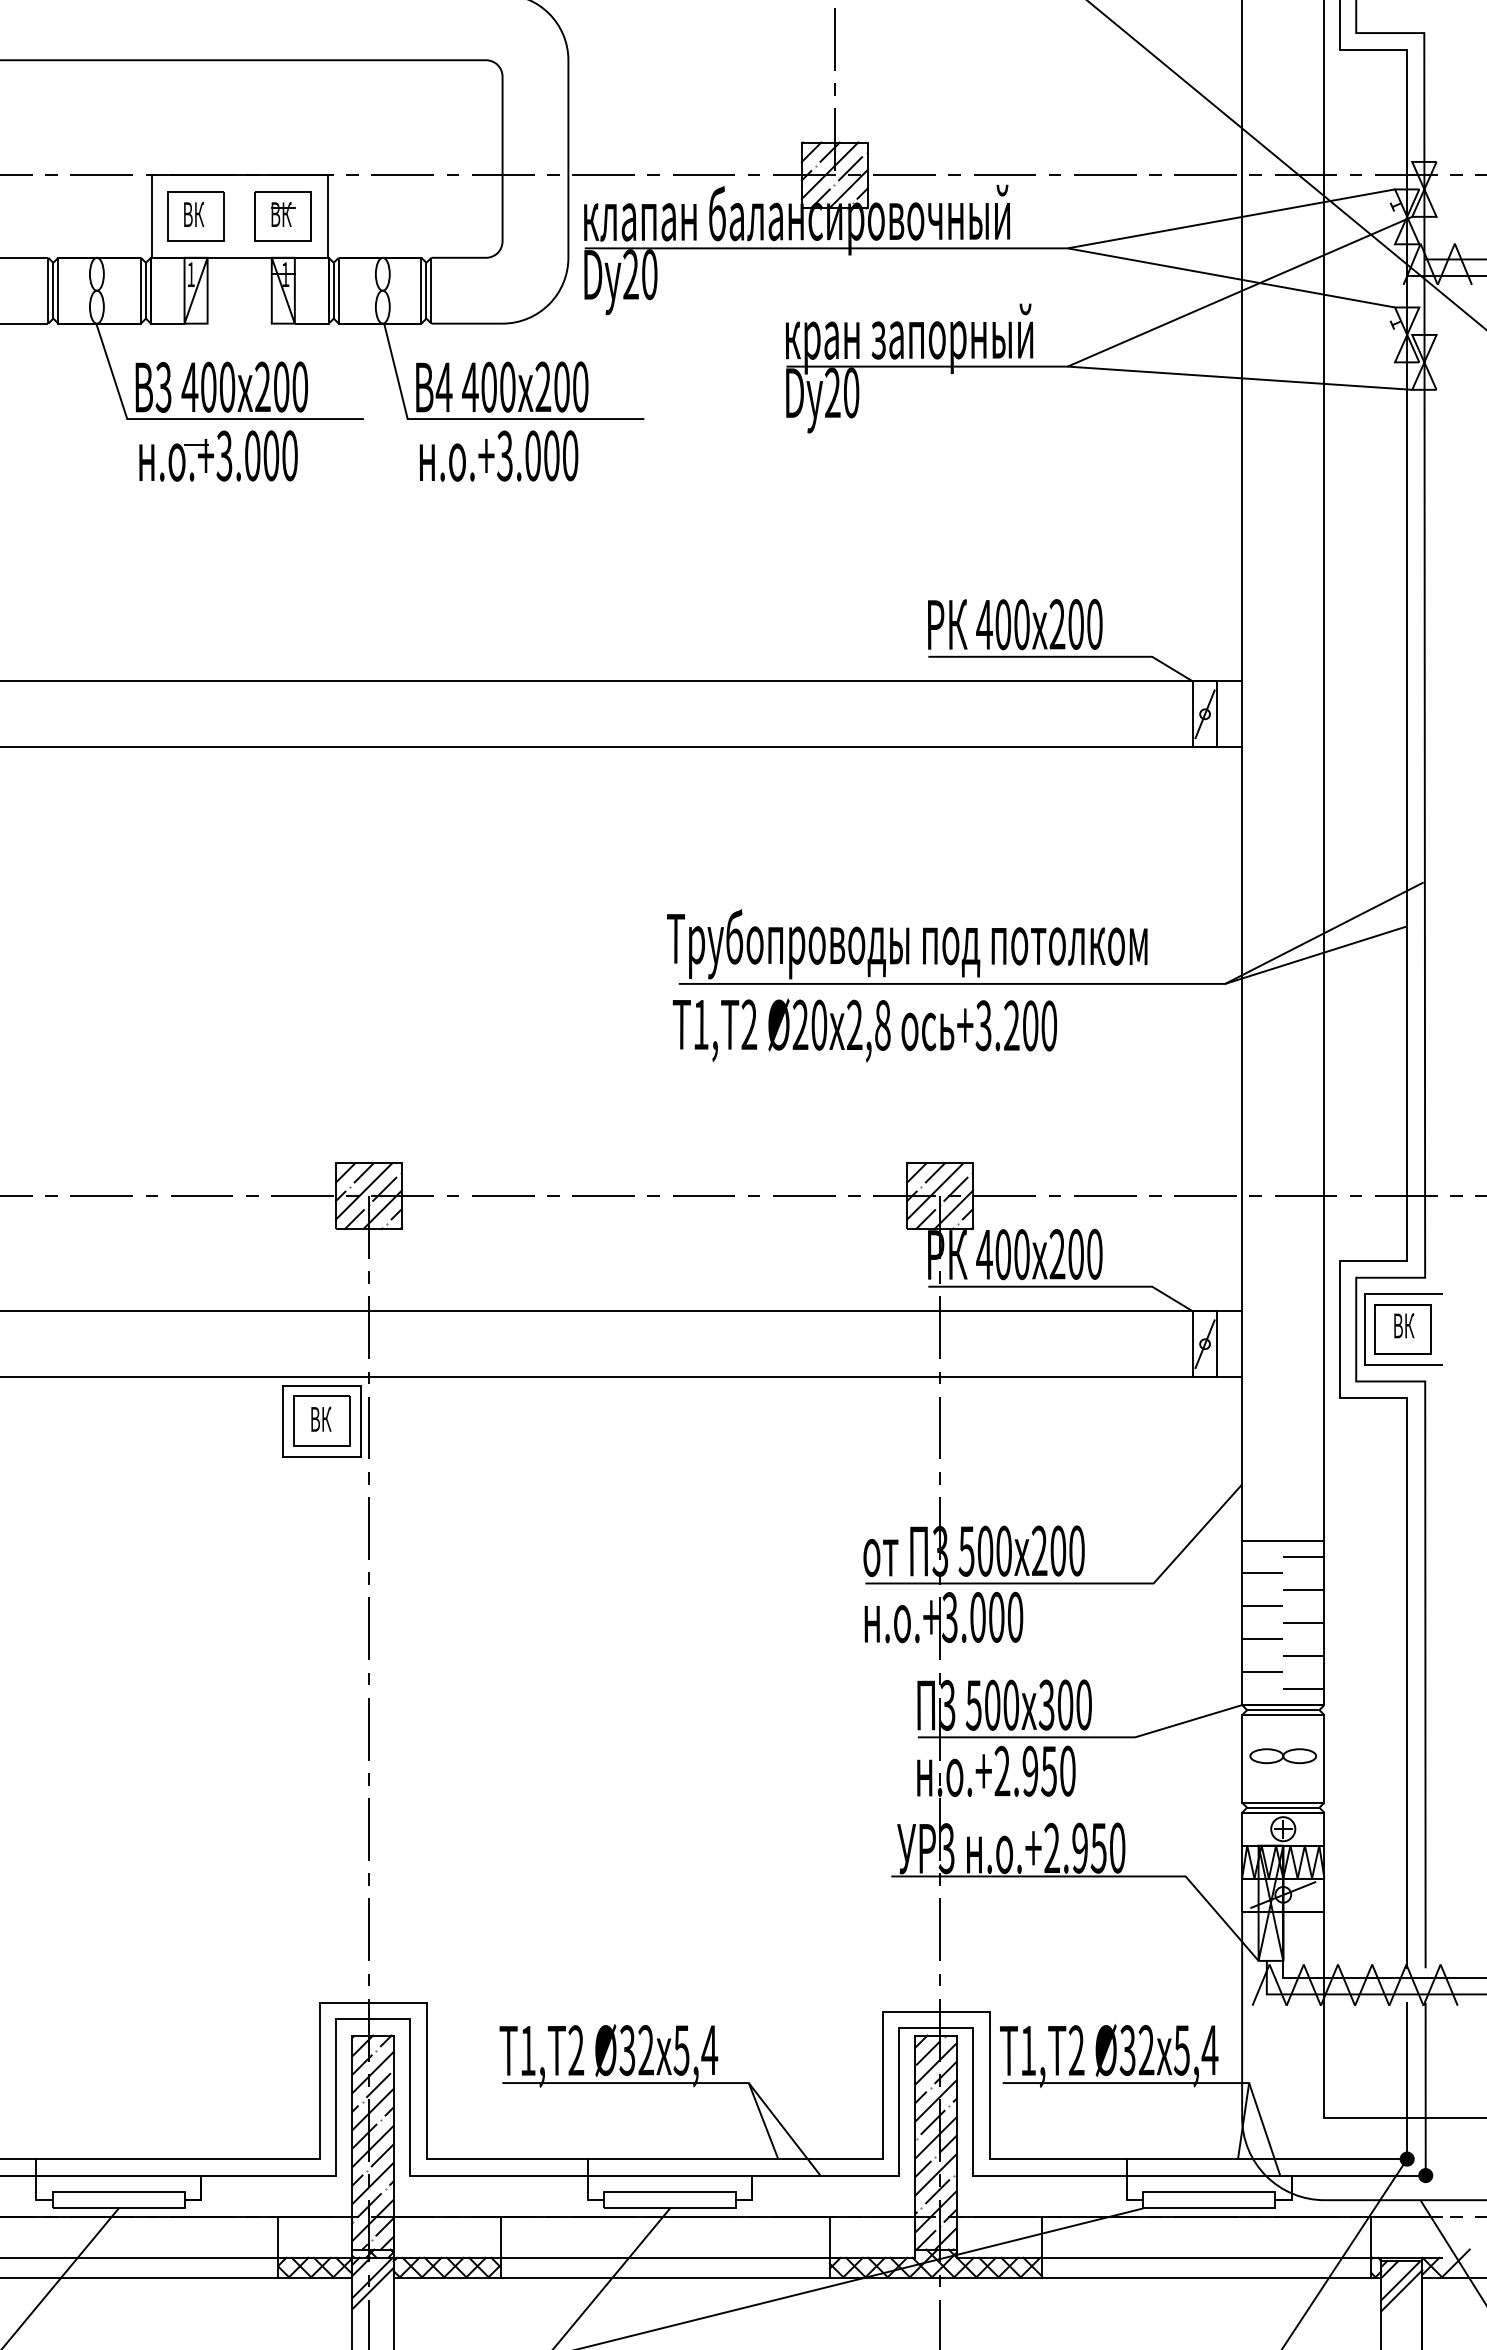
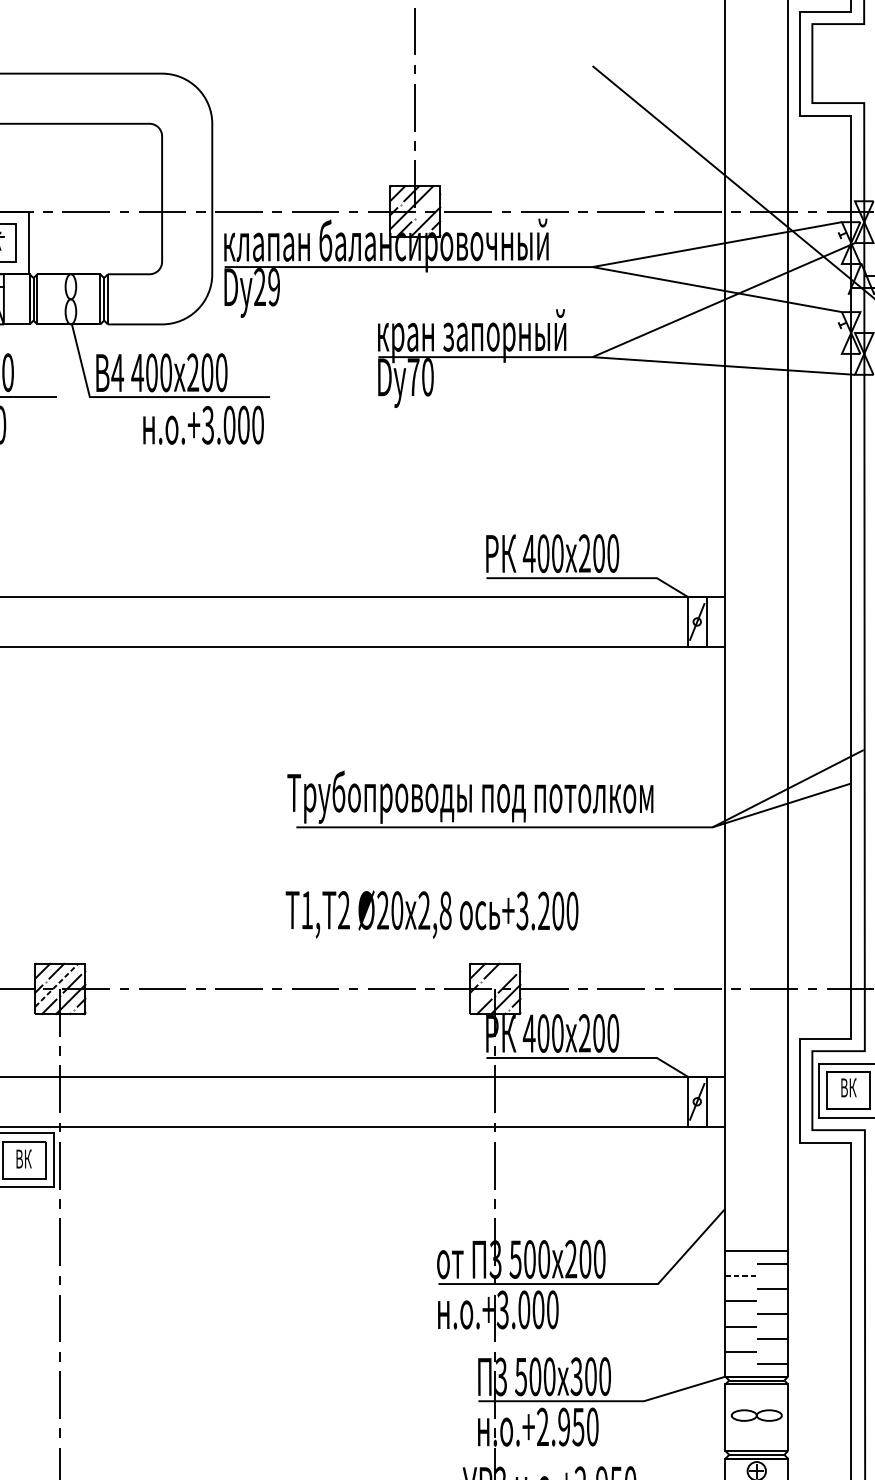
line: (850, 168) -> (427, 206), removed
text: (649, 274) -> (274, 286), 20 -> 29
text: (832, 392) -> (413, 376), 20 -> 70
text: (498, 455) -> (203, 424), moved
text: (864, 1030) -> (431, 914), moved
line: (364, 1191) -> (56, 985), solid -> dashed
line: (935, 1191) -> (491, 985), removed
line: (1262, 1573) -> (740, 1276), solid -> dashed

